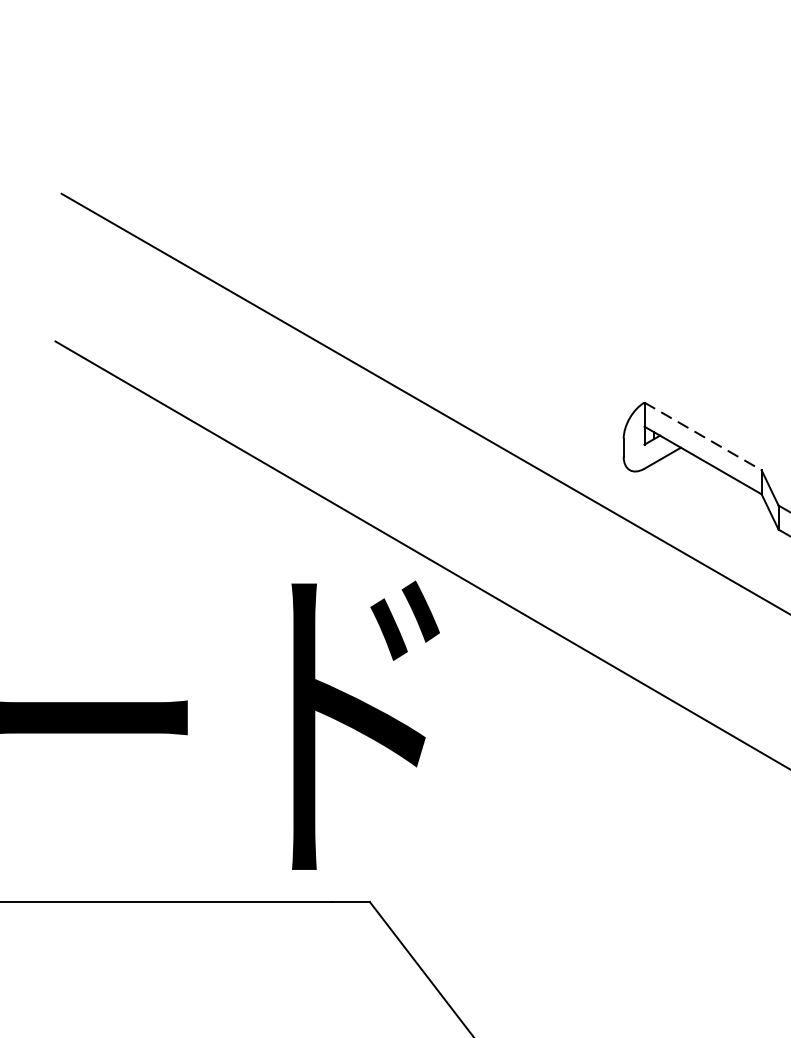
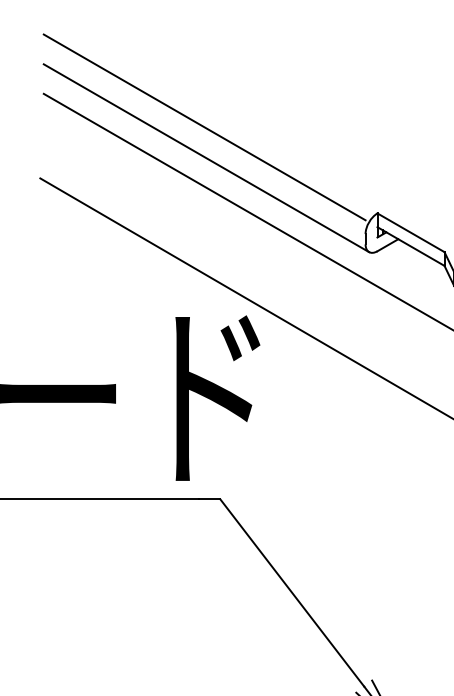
line: (342, 252) -> (204, 127), added
line: (345, 306) -> (206, 158), added
line: (703, 435) -> (411, 232), dashed -> solid

